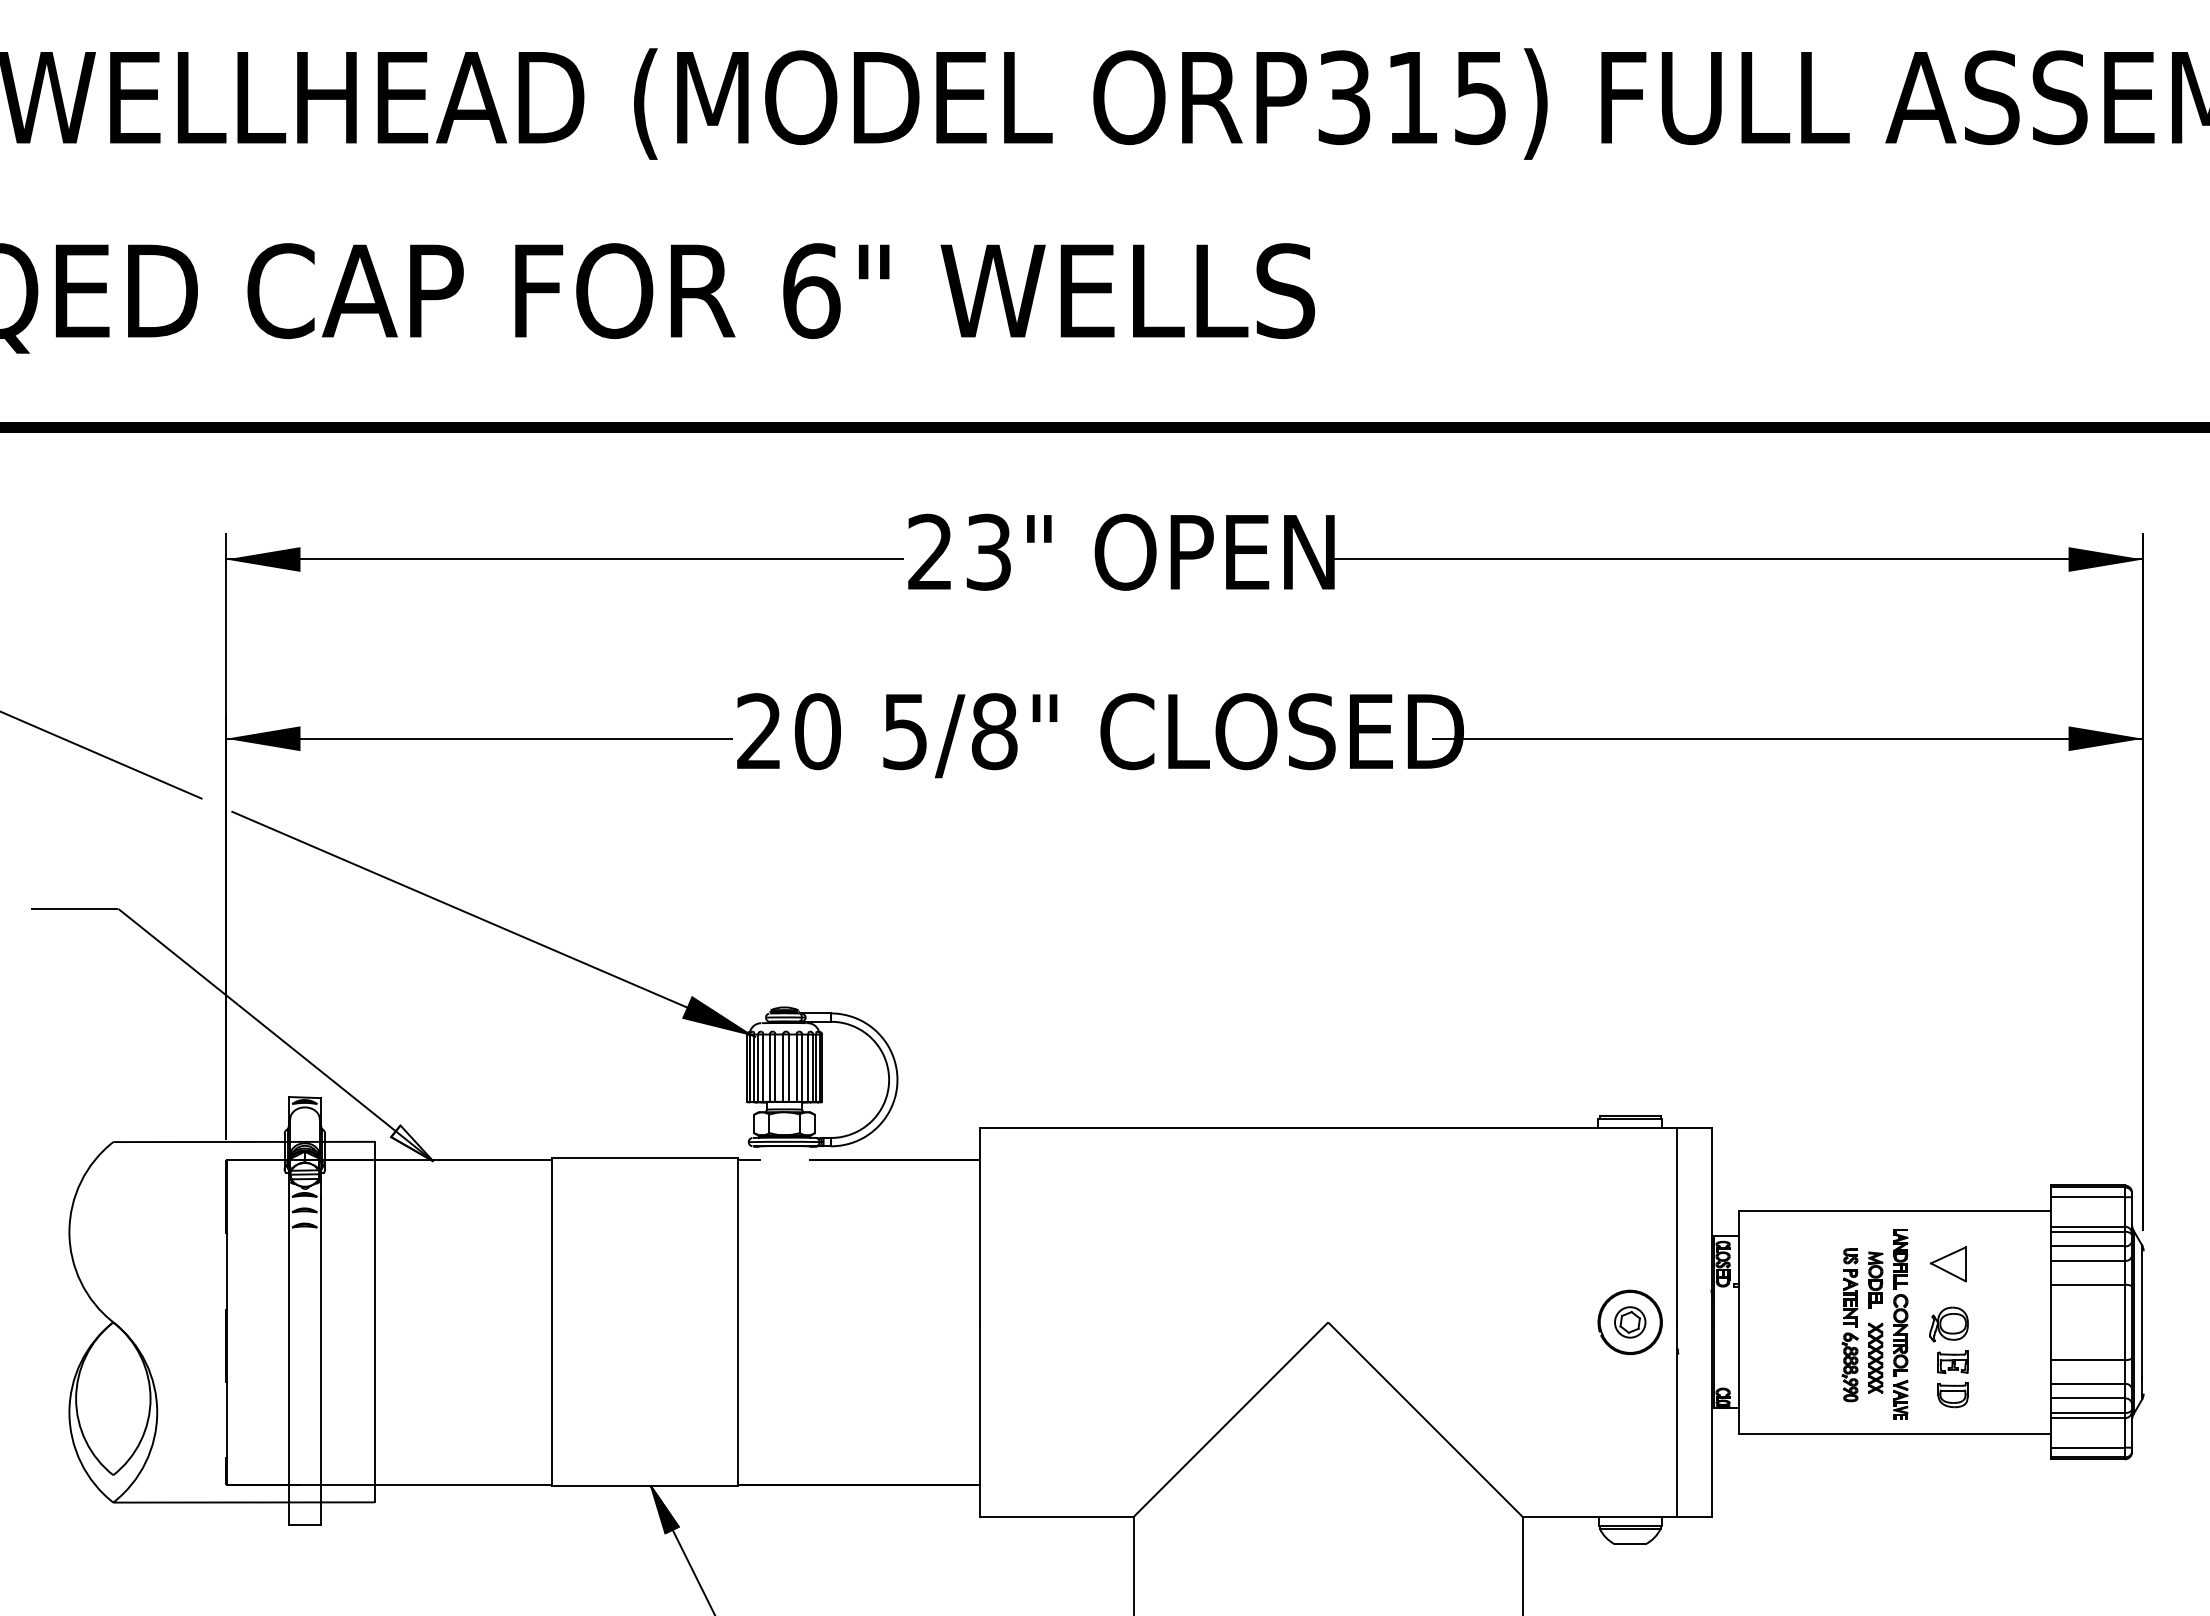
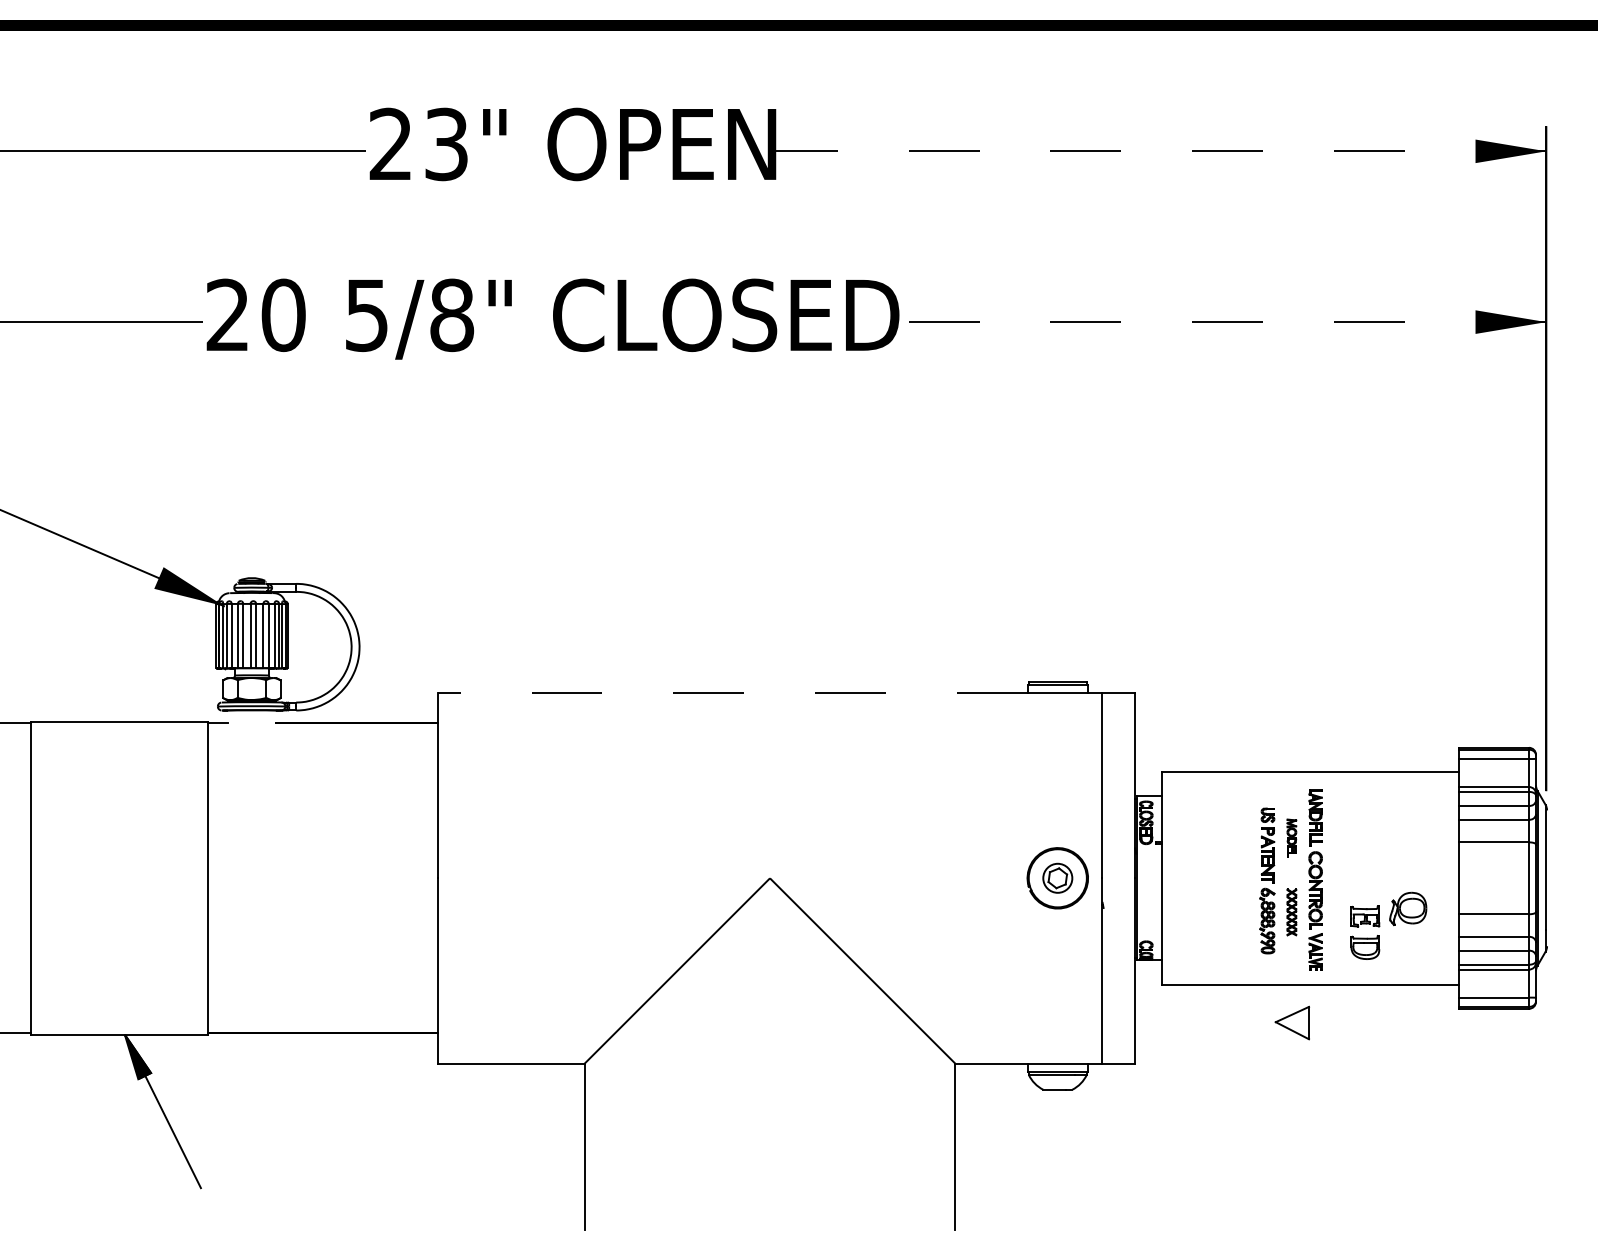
line: (1736, 559) -> (1159, 151), solid -> dashed
line: (1787, 738) -> (1207, 321), solid -> dashed
line: (1288, 1127) -> (732, 692), solid -> dashed
part: (1947, 1264) -> (1291, 1023), moved
part: (1875, 1279) -> (1291, 837), size x0.7
part: (1948, 1324) -> (1407, 908), moved
part: (1875, 1357) -> (1291, 911), size x0.7

